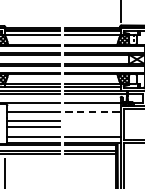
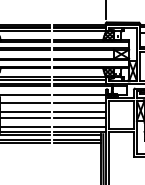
line: (93, 111) -> (80, 103), dashed -> solid
line: (93, 121) -> (80, 112), added
line: (93, 126) -> (80, 117), added

